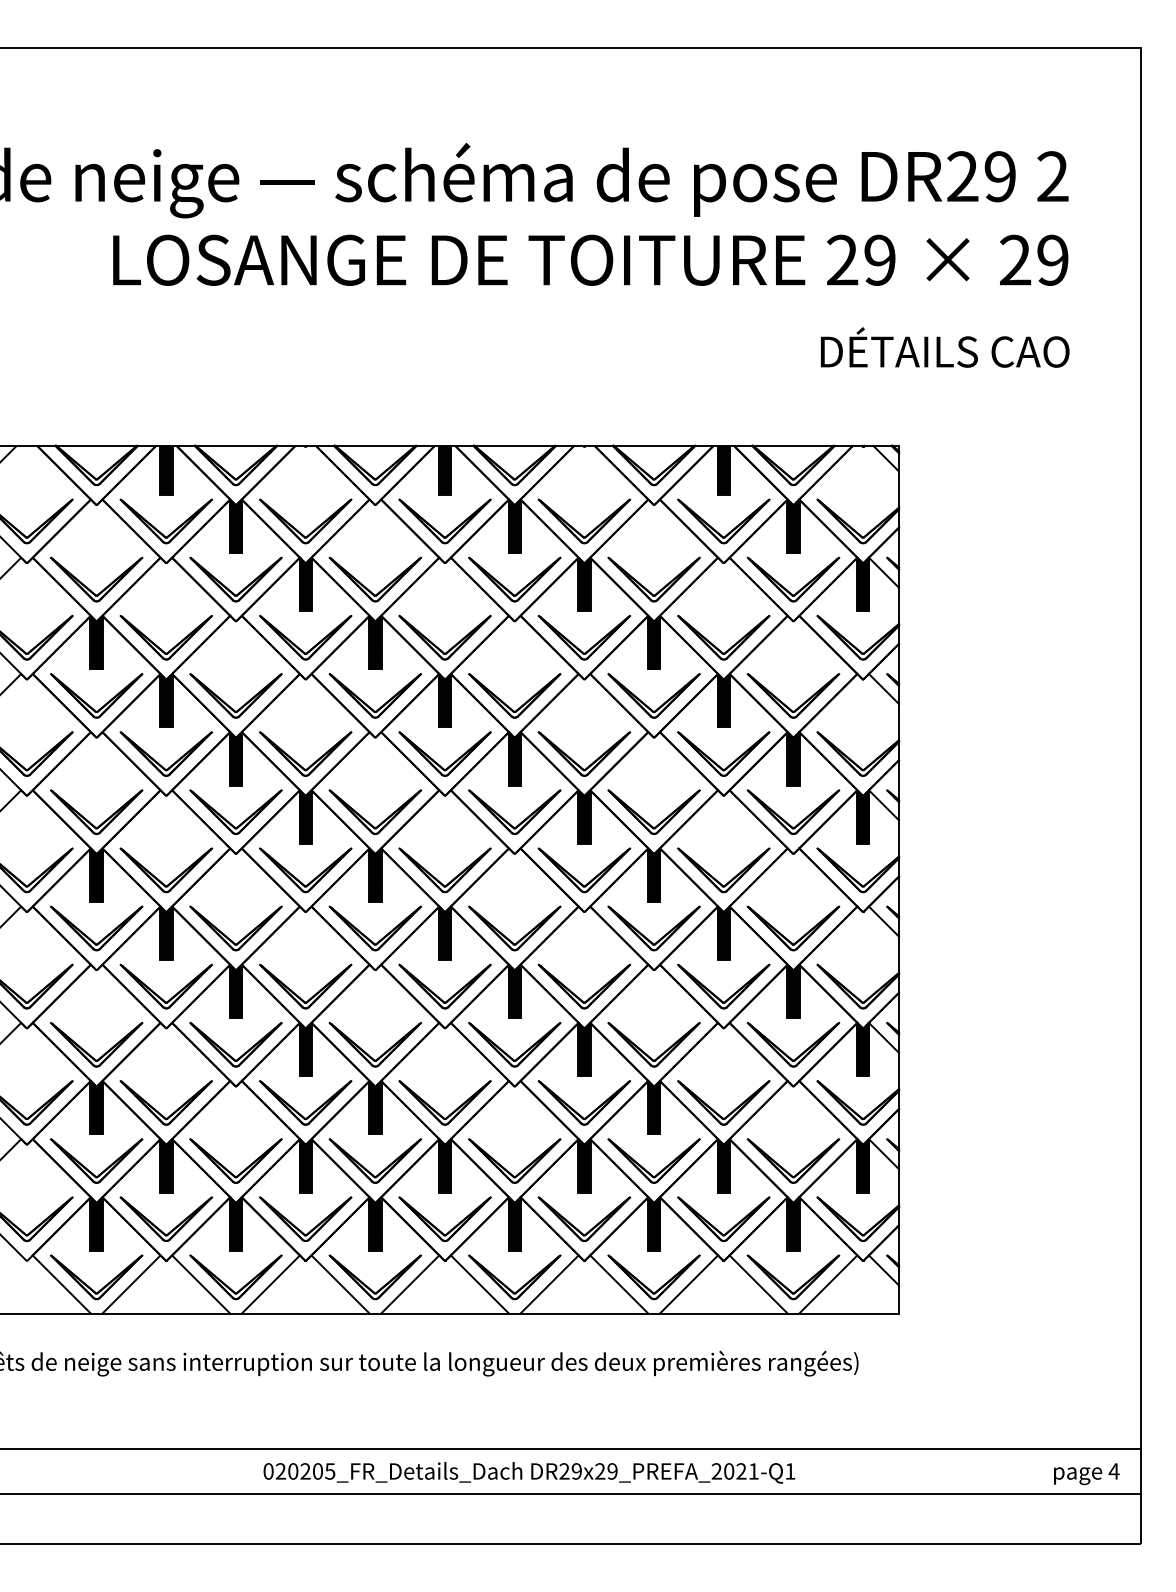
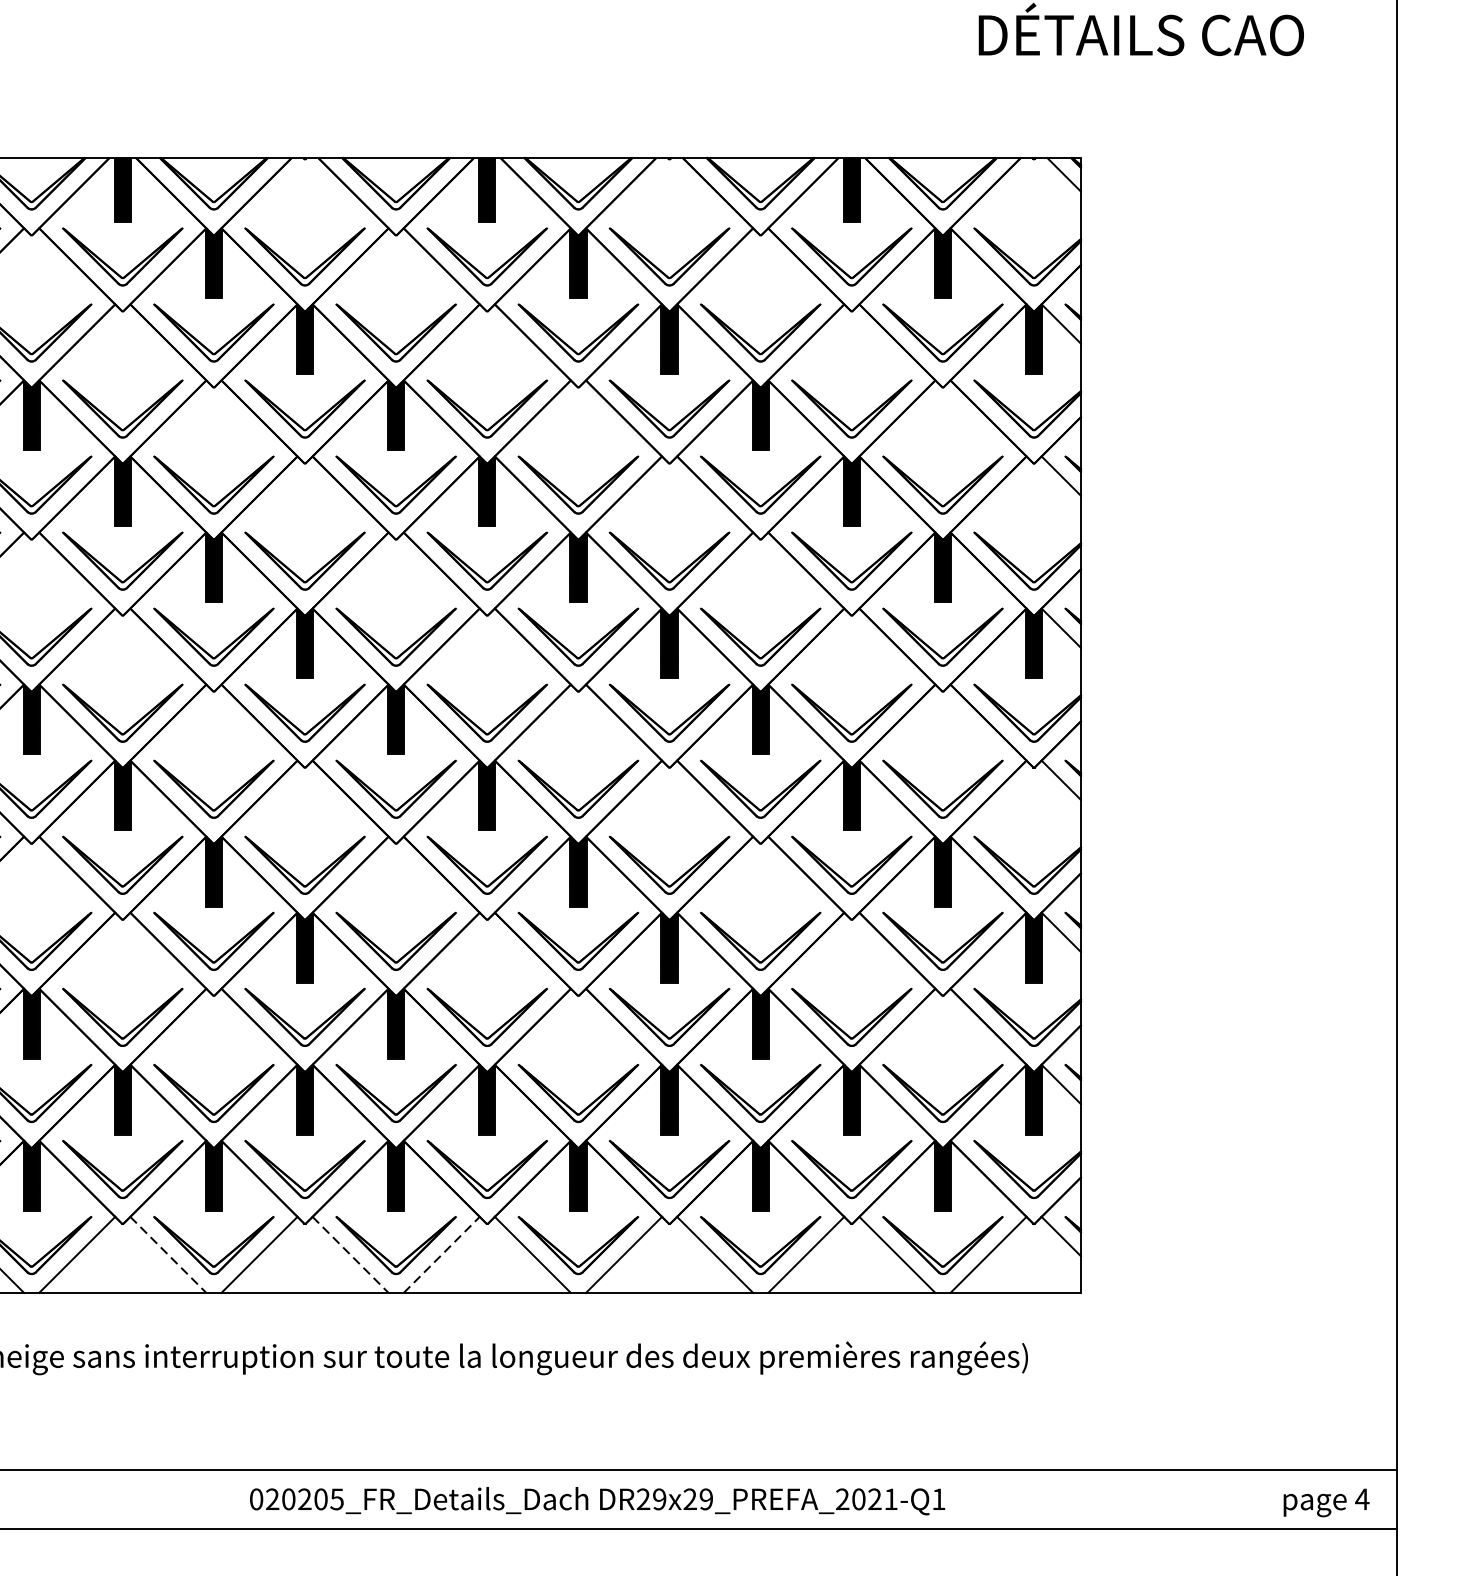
line: (201, 1284) -> (168, 1254), solid -> dashed
line: (340, 1284) -> (350, 1254), solid -> dashed
line: (410, 1284) -> (442, 1254), solid -> dashed

